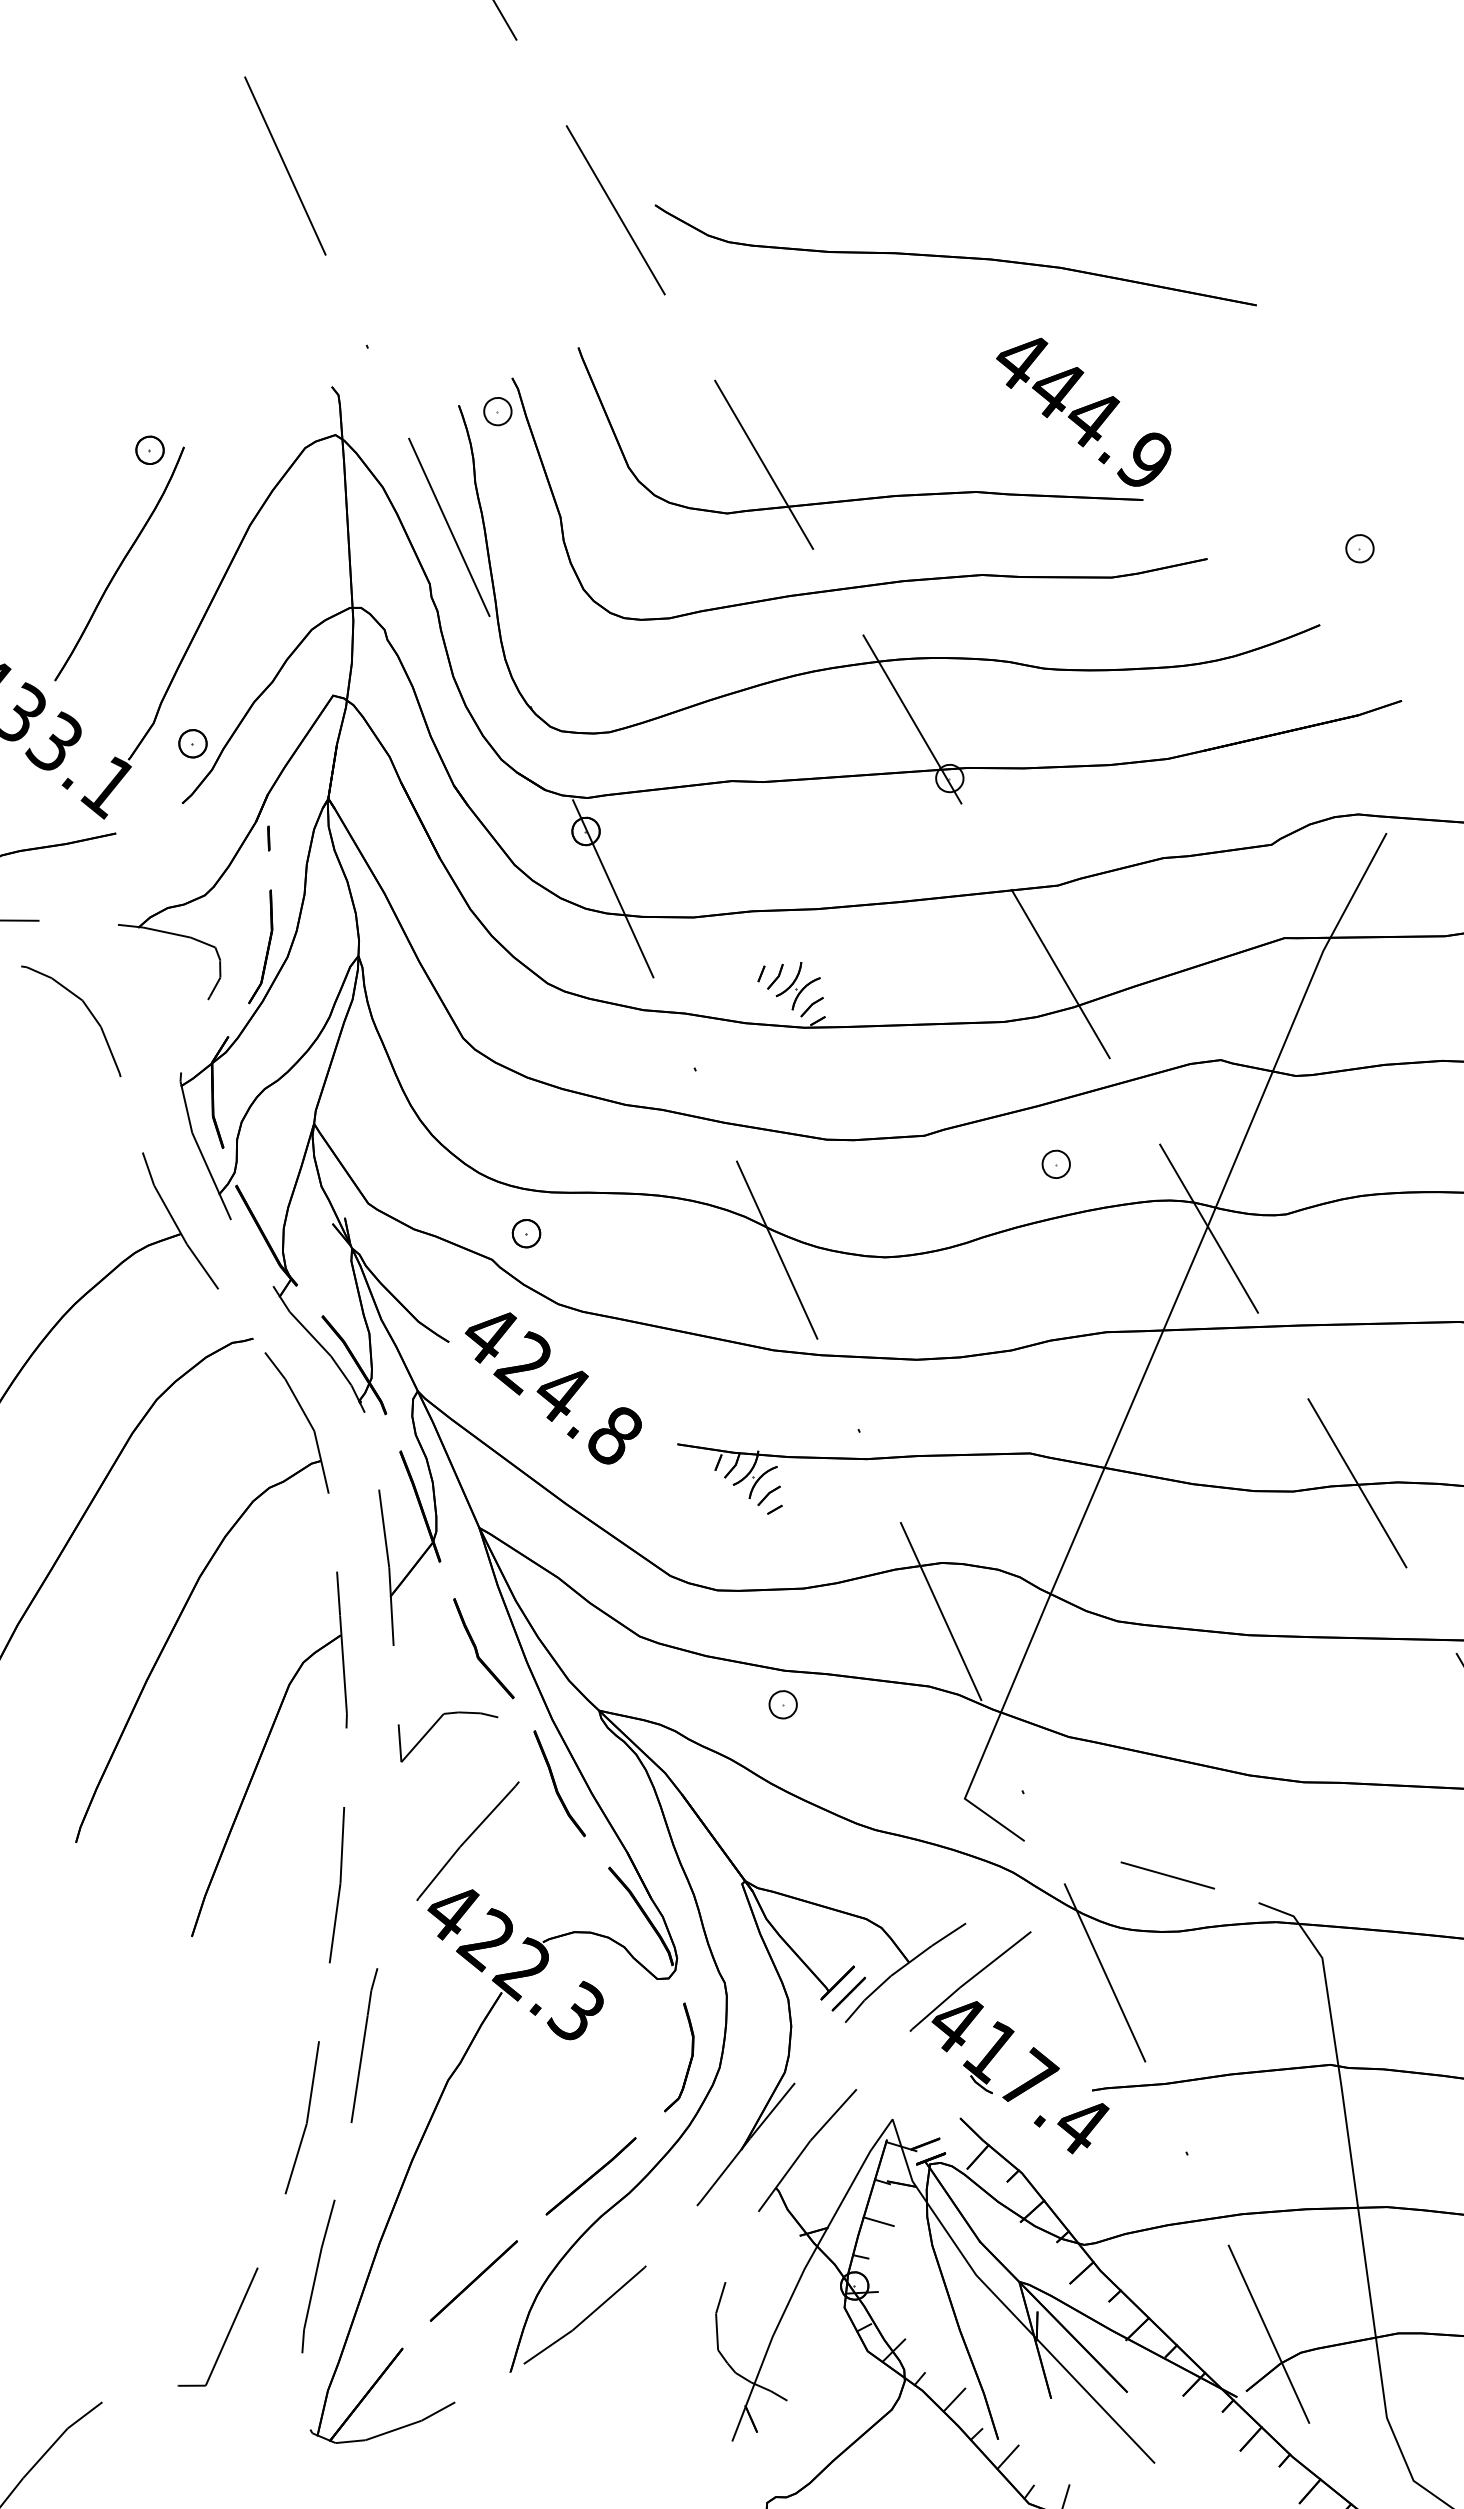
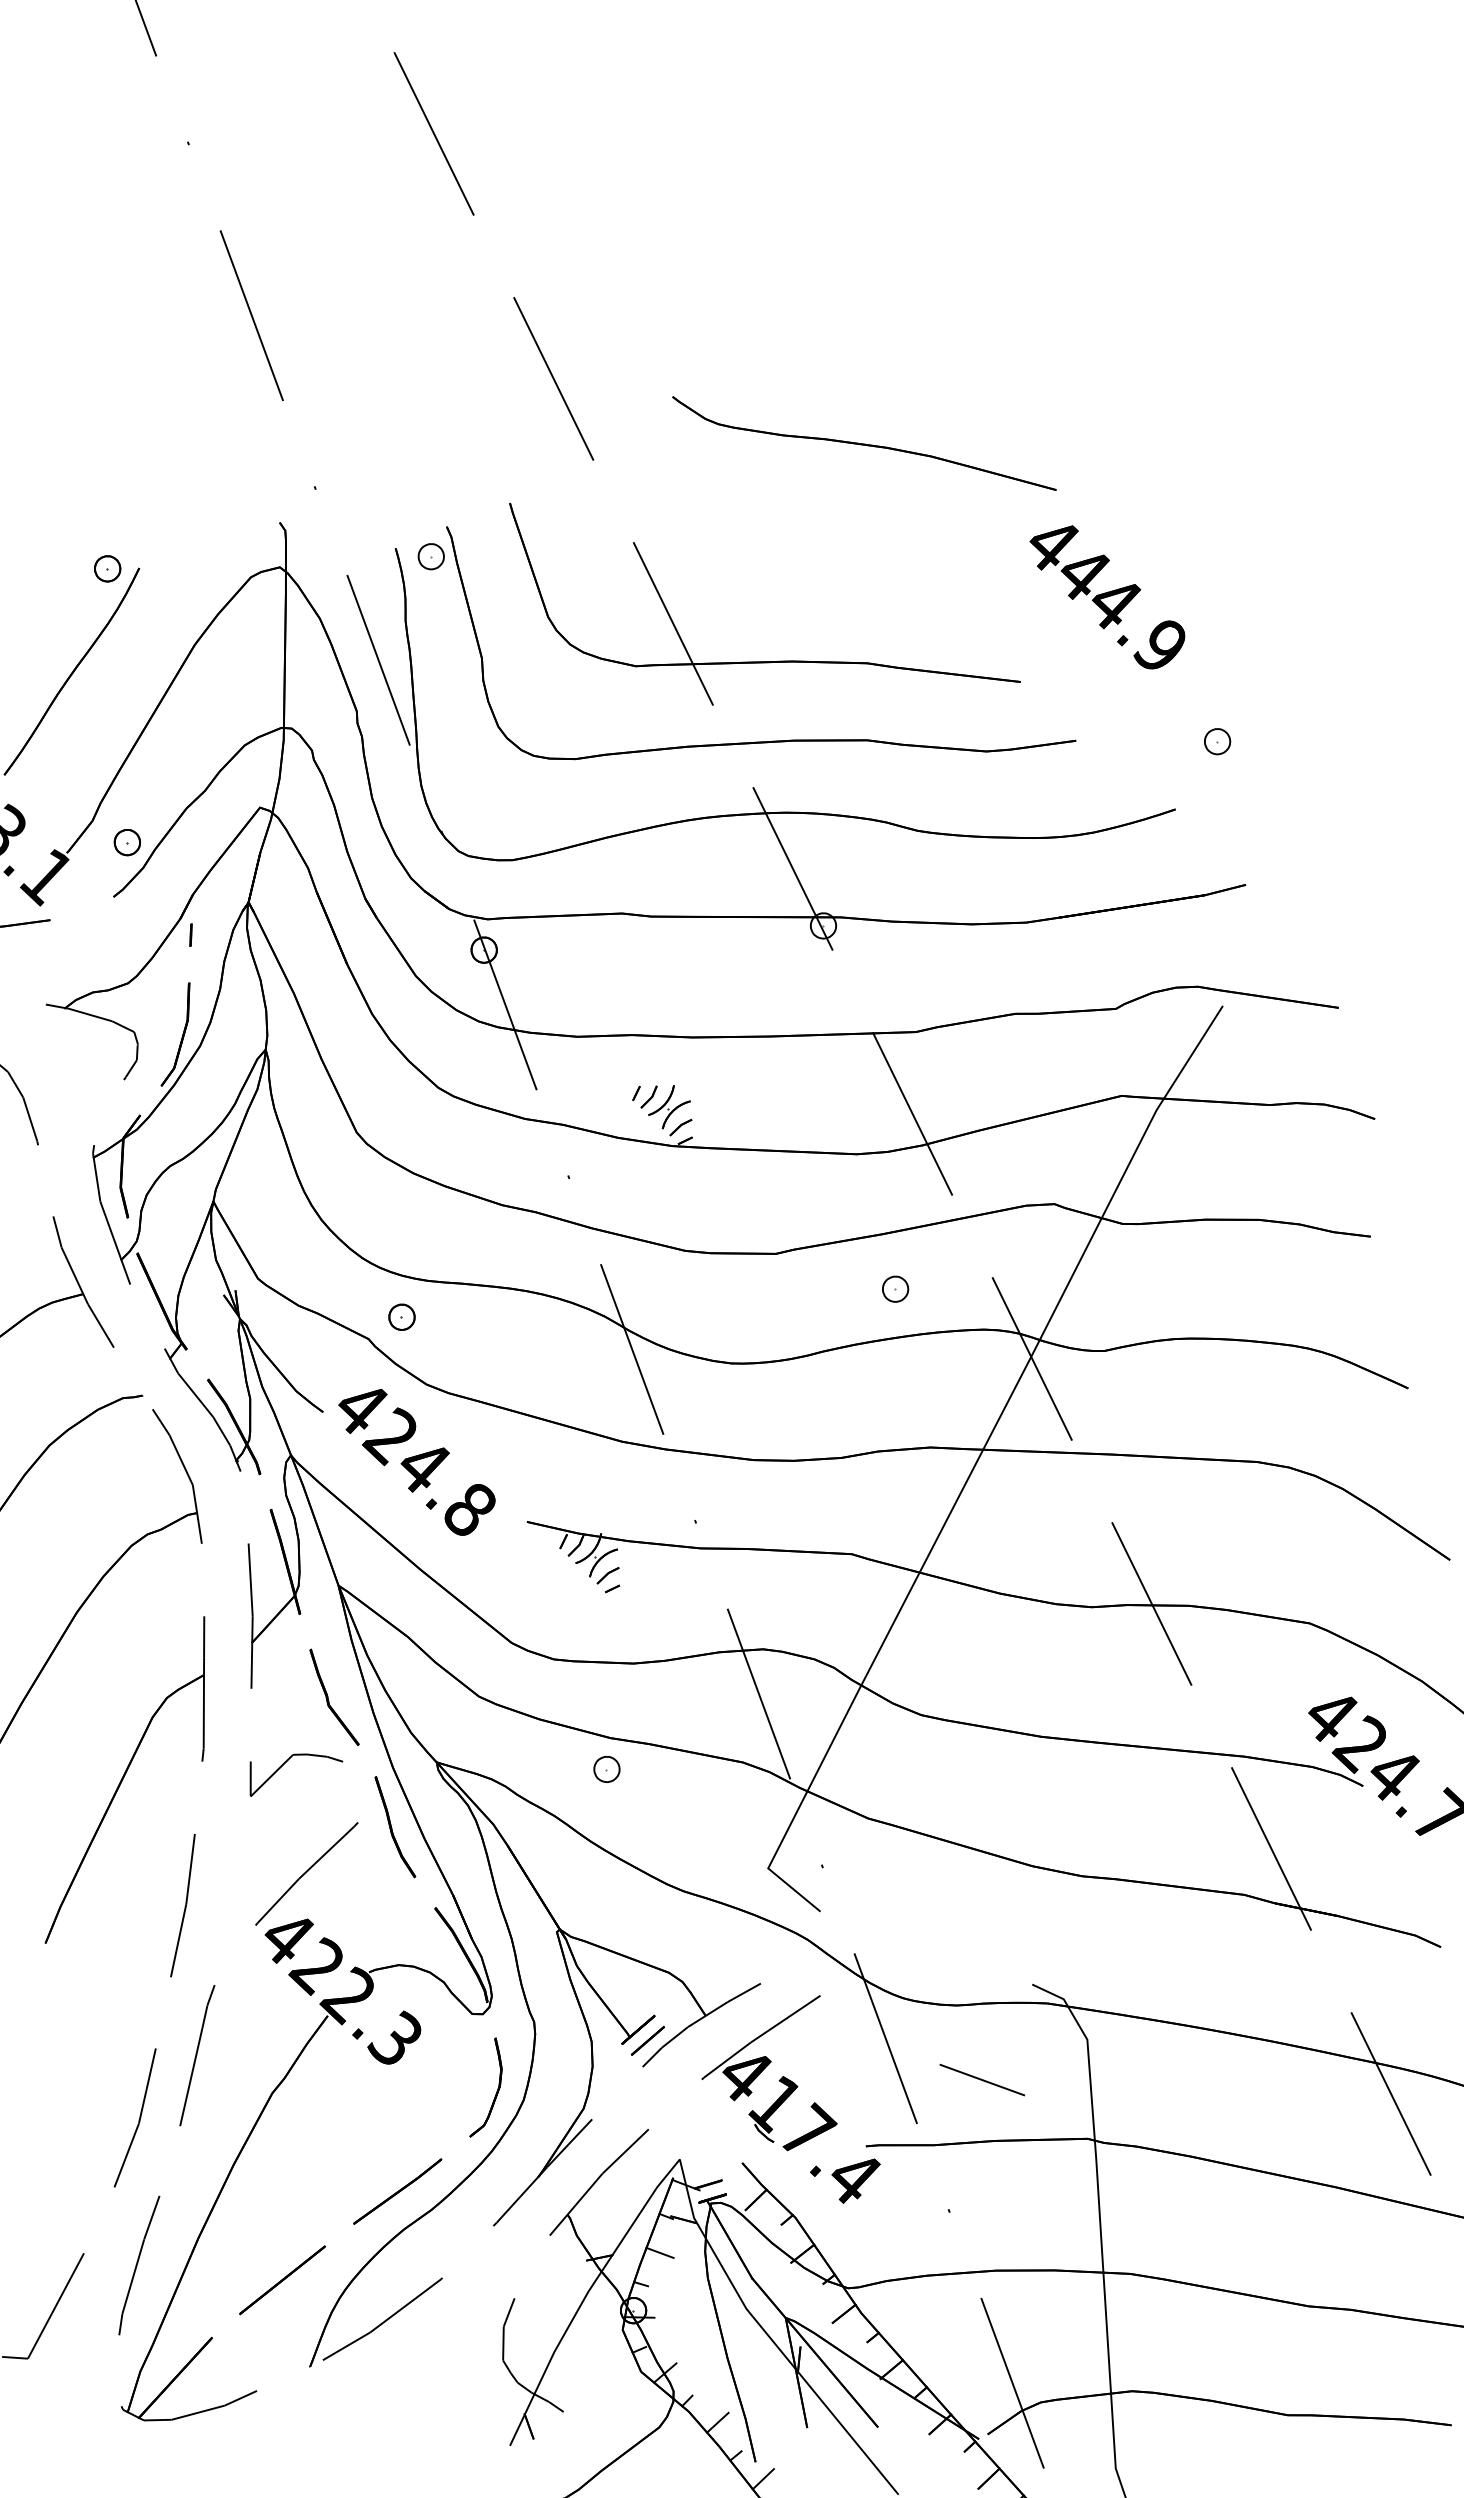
part: (955, 255) -> (864, 443), size x0.7
text: (1084, 412) -> (1107, 597), moved
line: (1167, 1874) -> (982, 2079), moved

